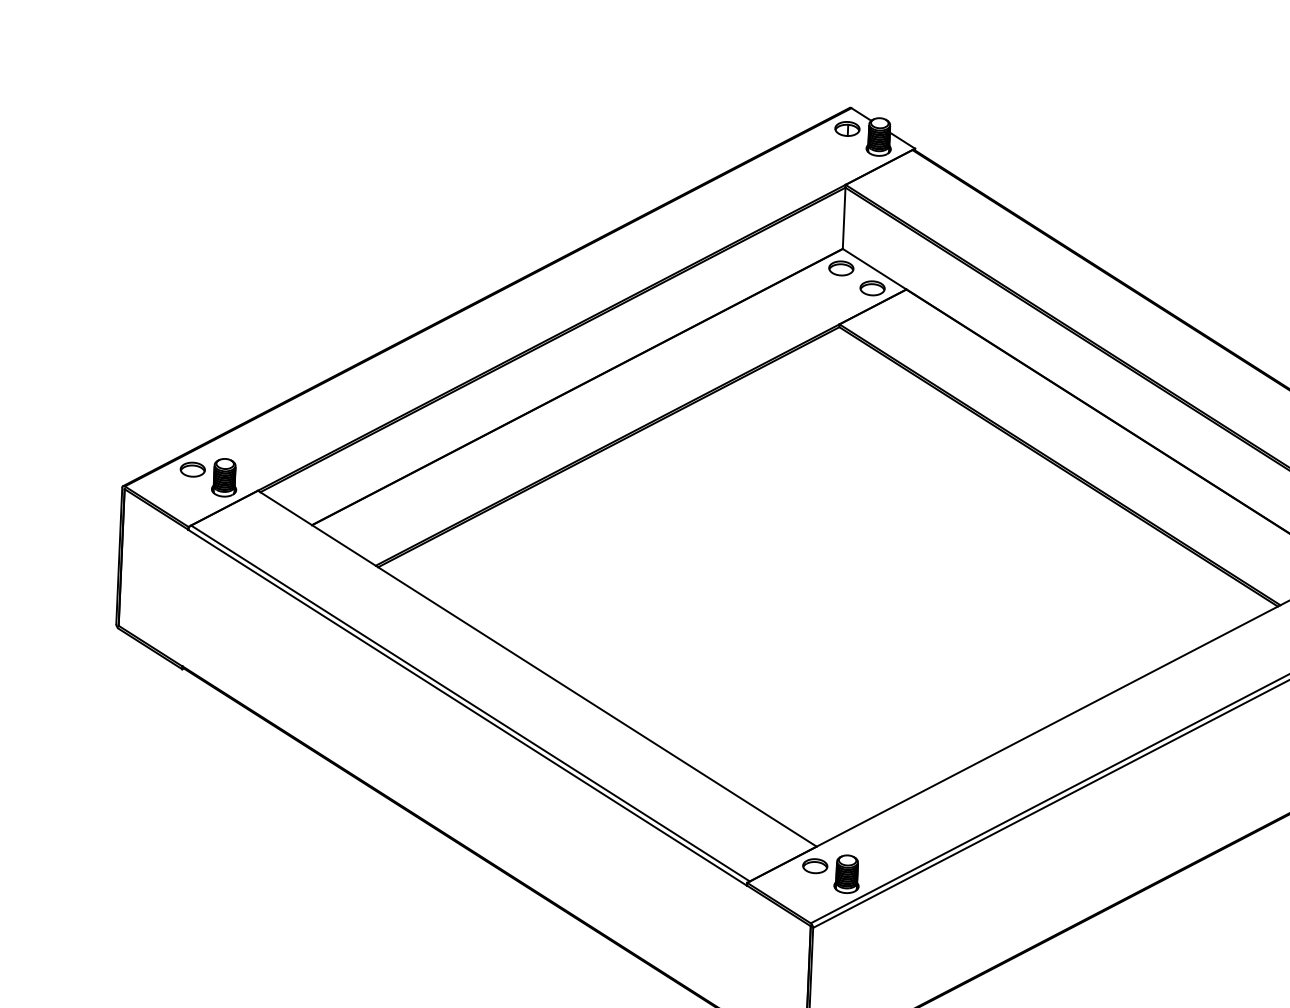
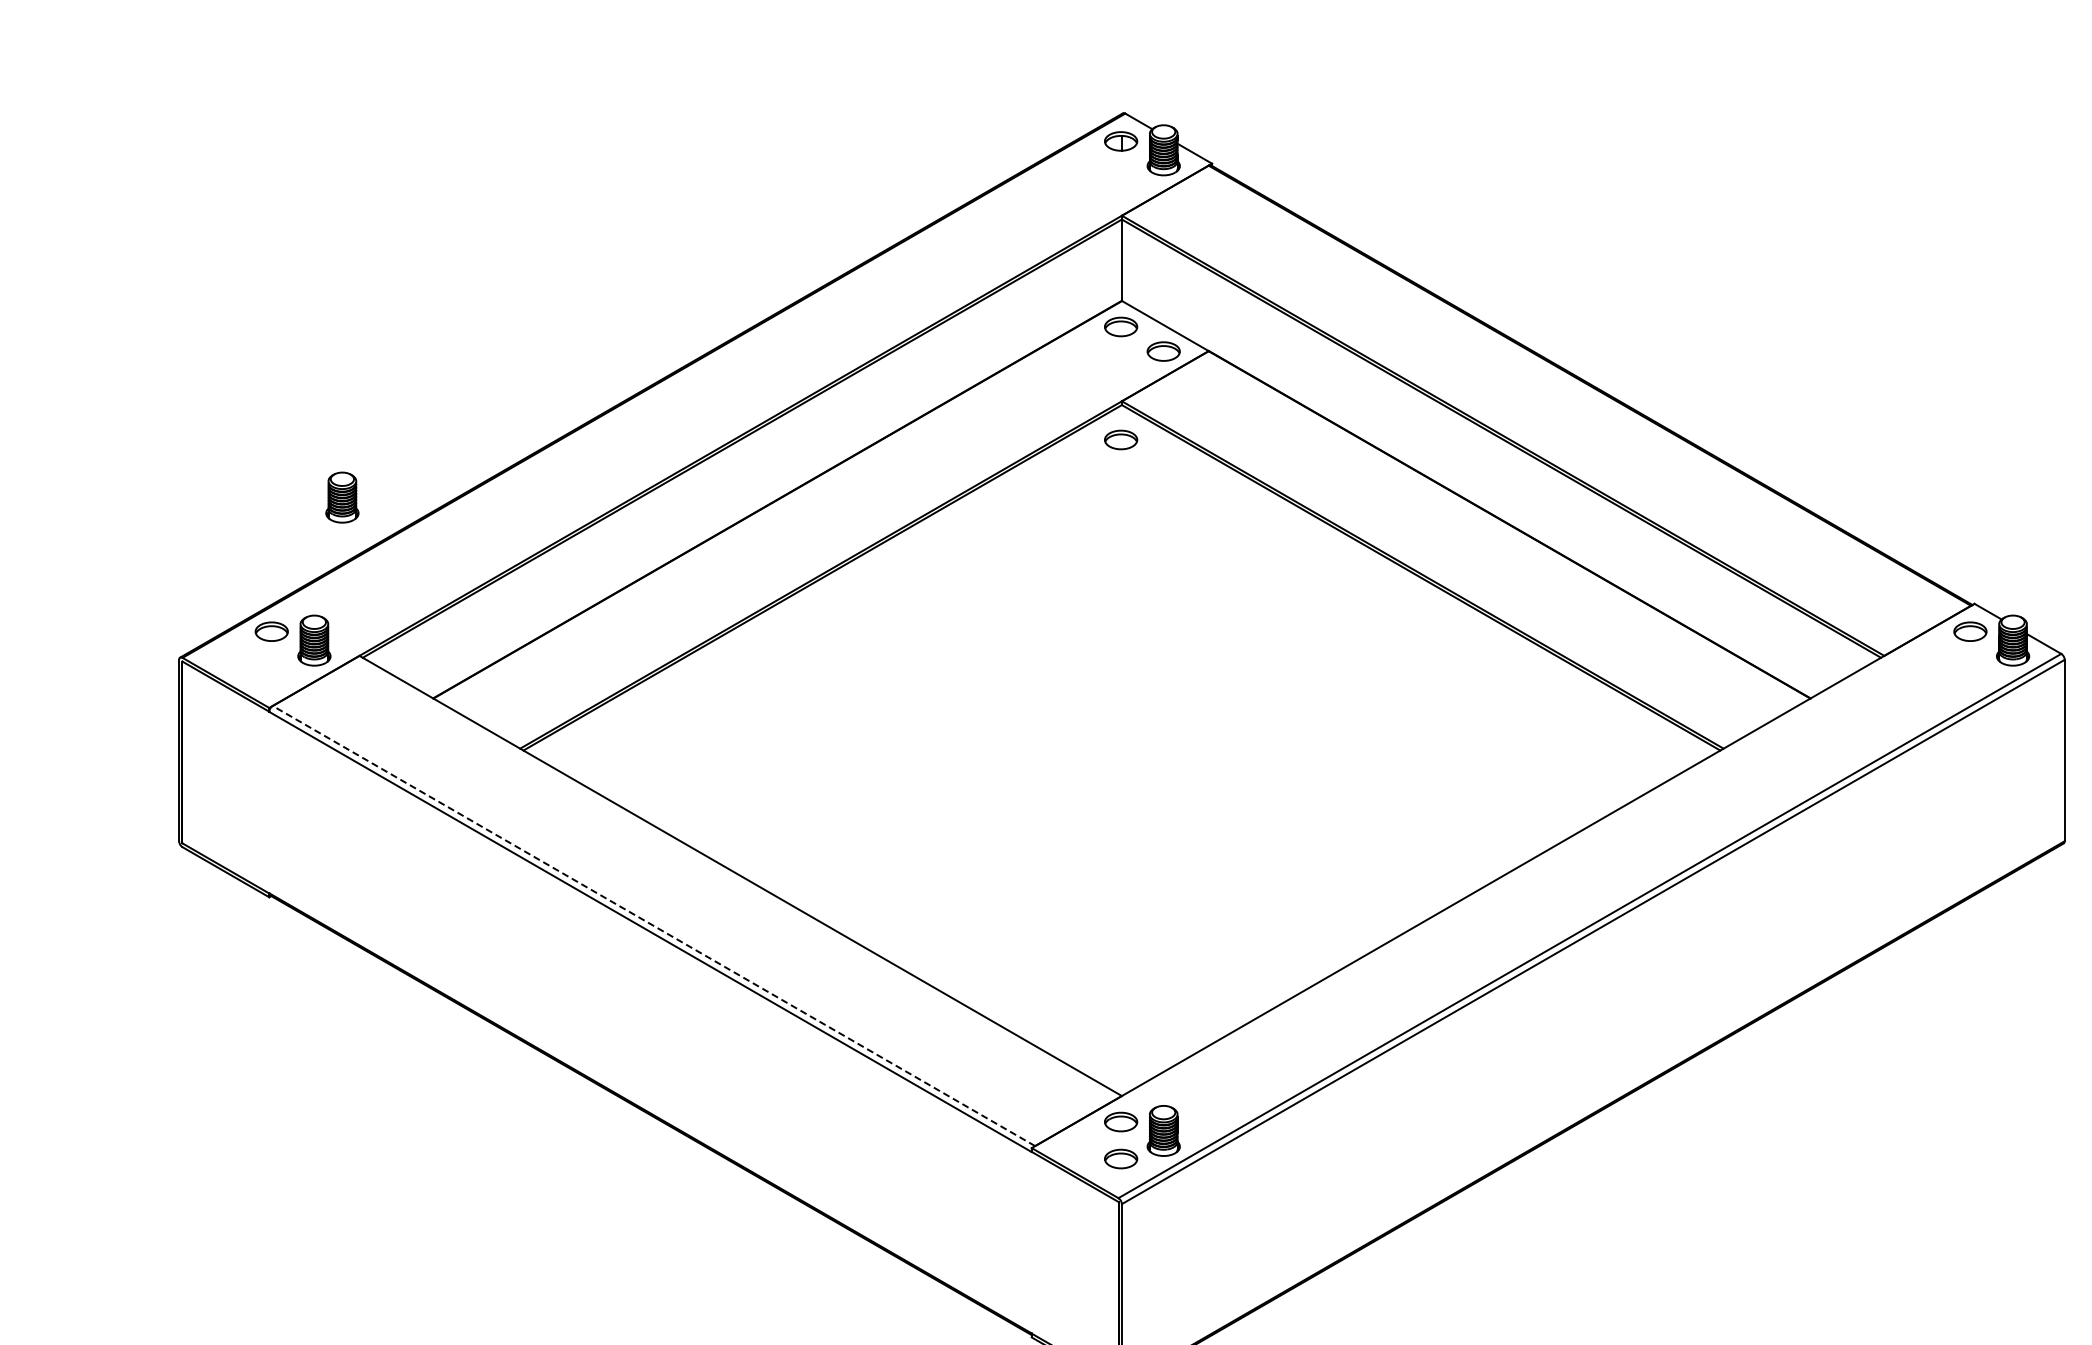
part: (837, 353) -> (1121, 439), added
part: (250, 371) -> (342, 497), added
line: (470, 703) -> (653, 925), solid -> dashed
part: (814, 893) -> (1121, 1158), added

